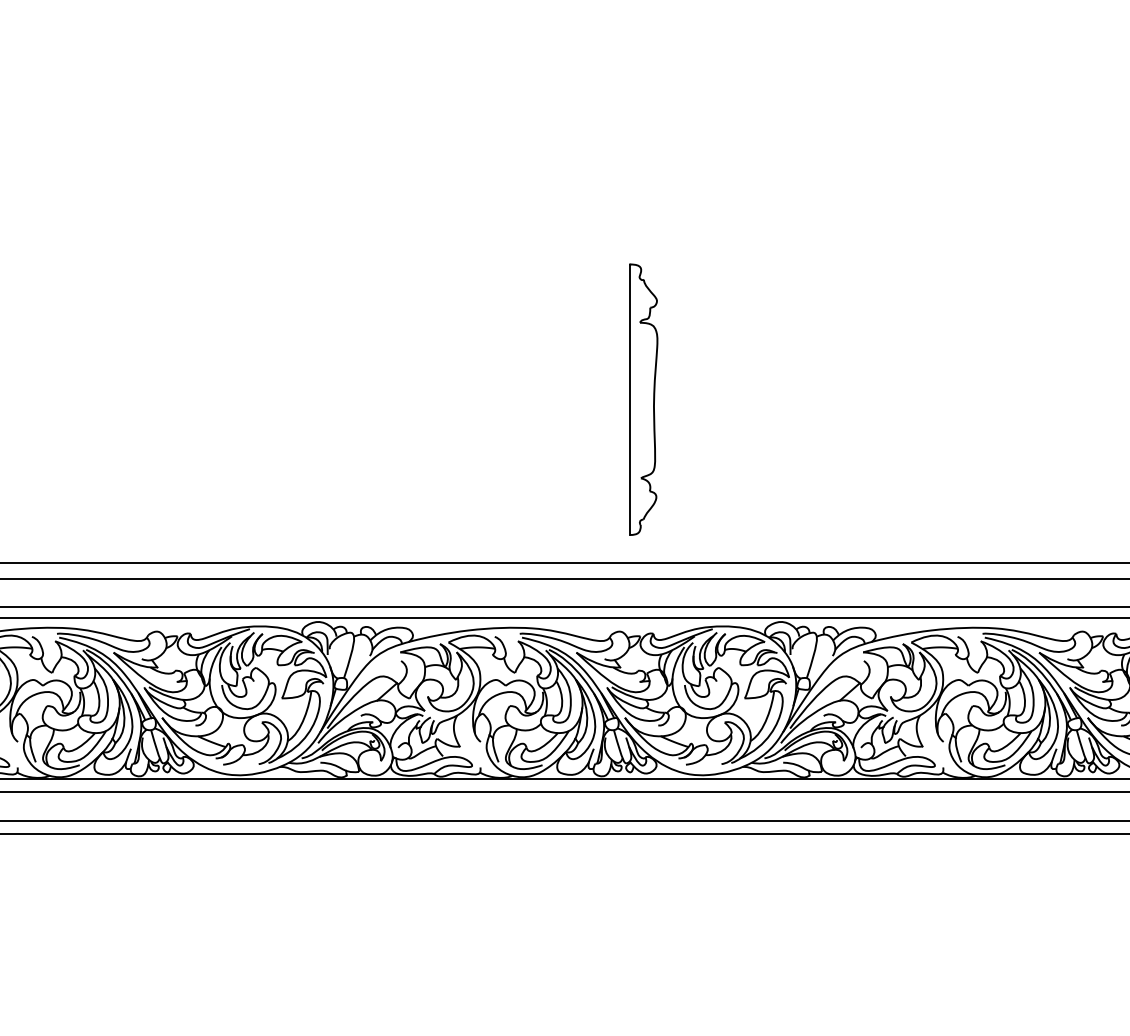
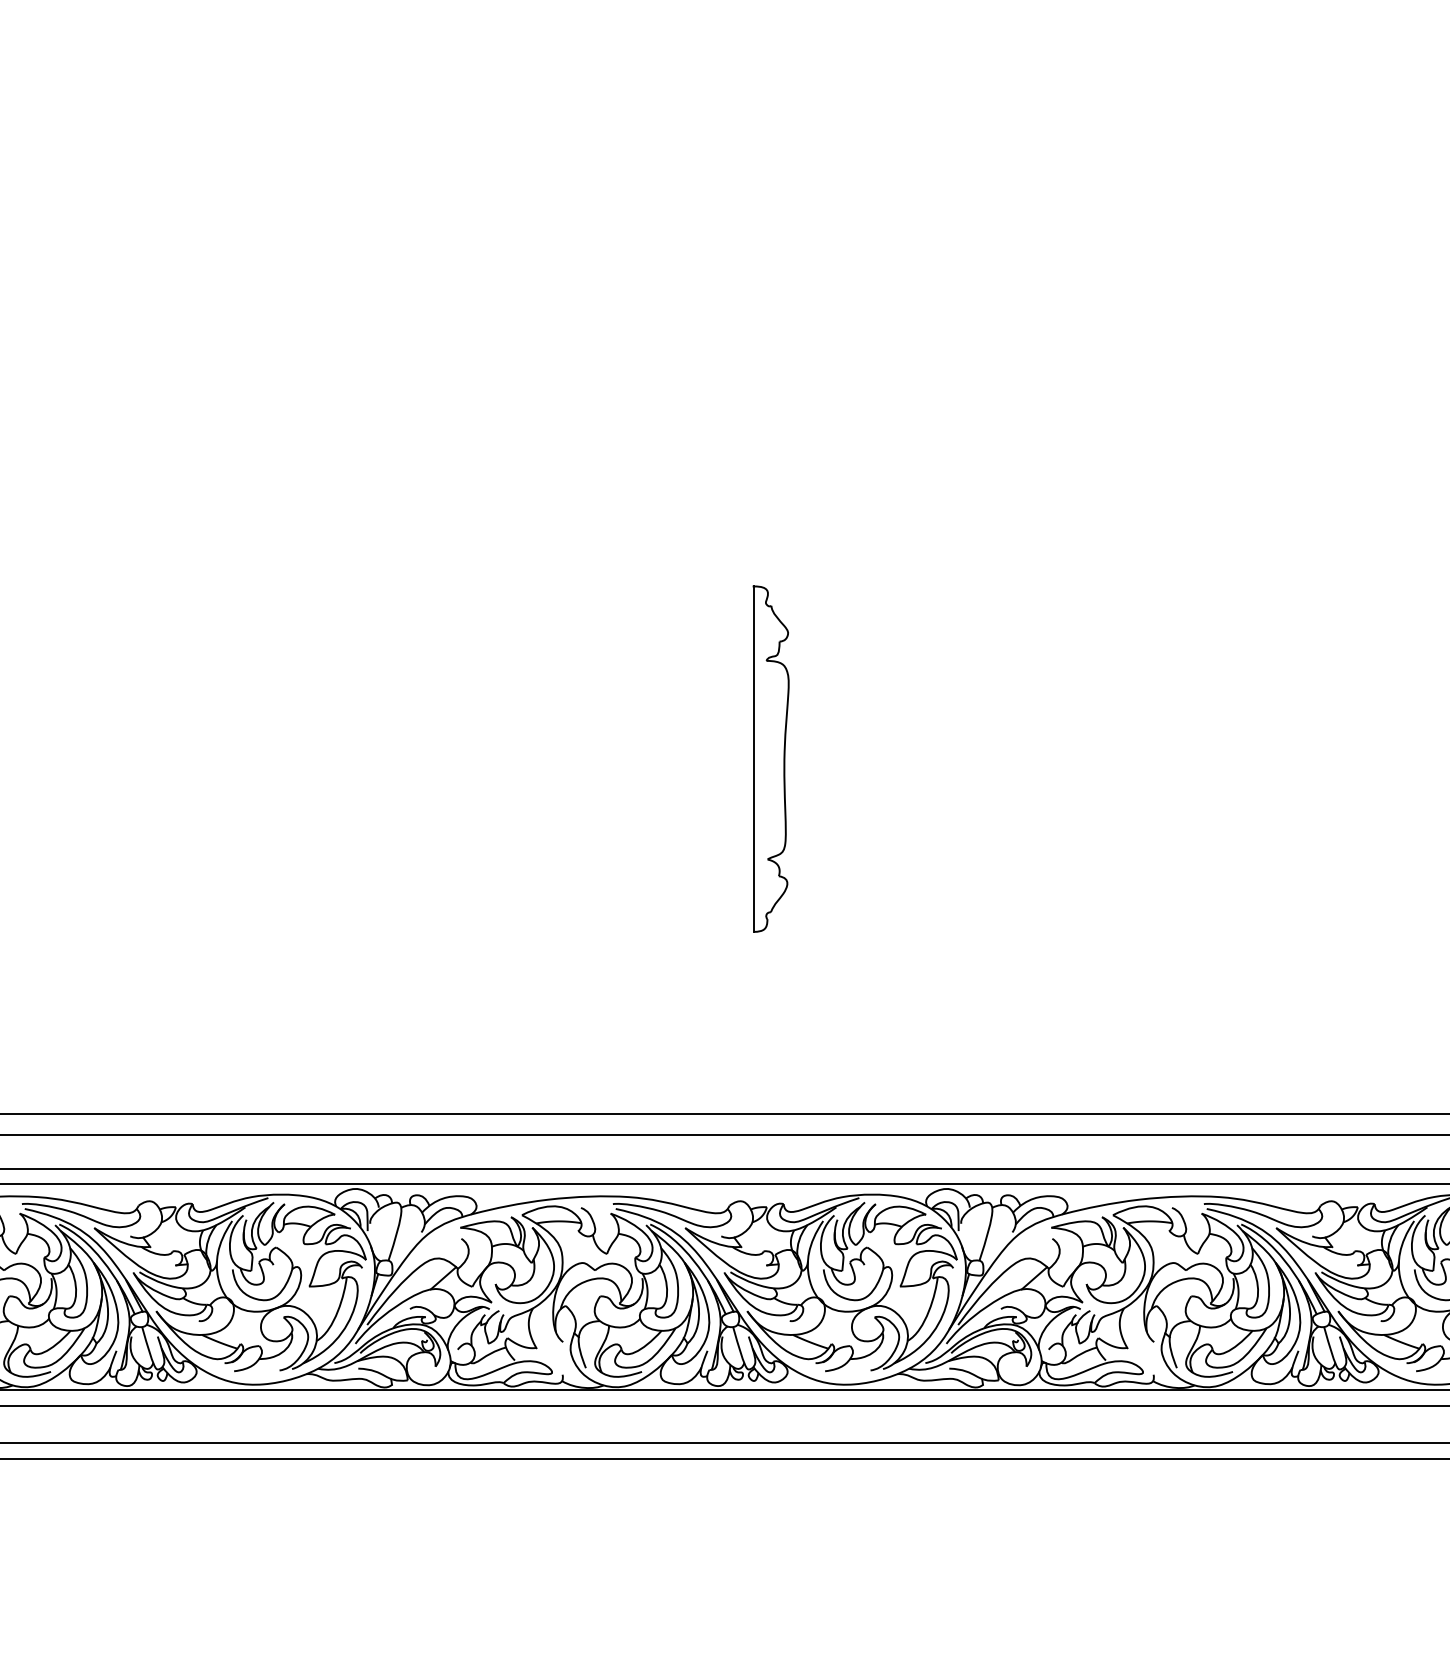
part: (643, 399) -> (770, 758), moved

